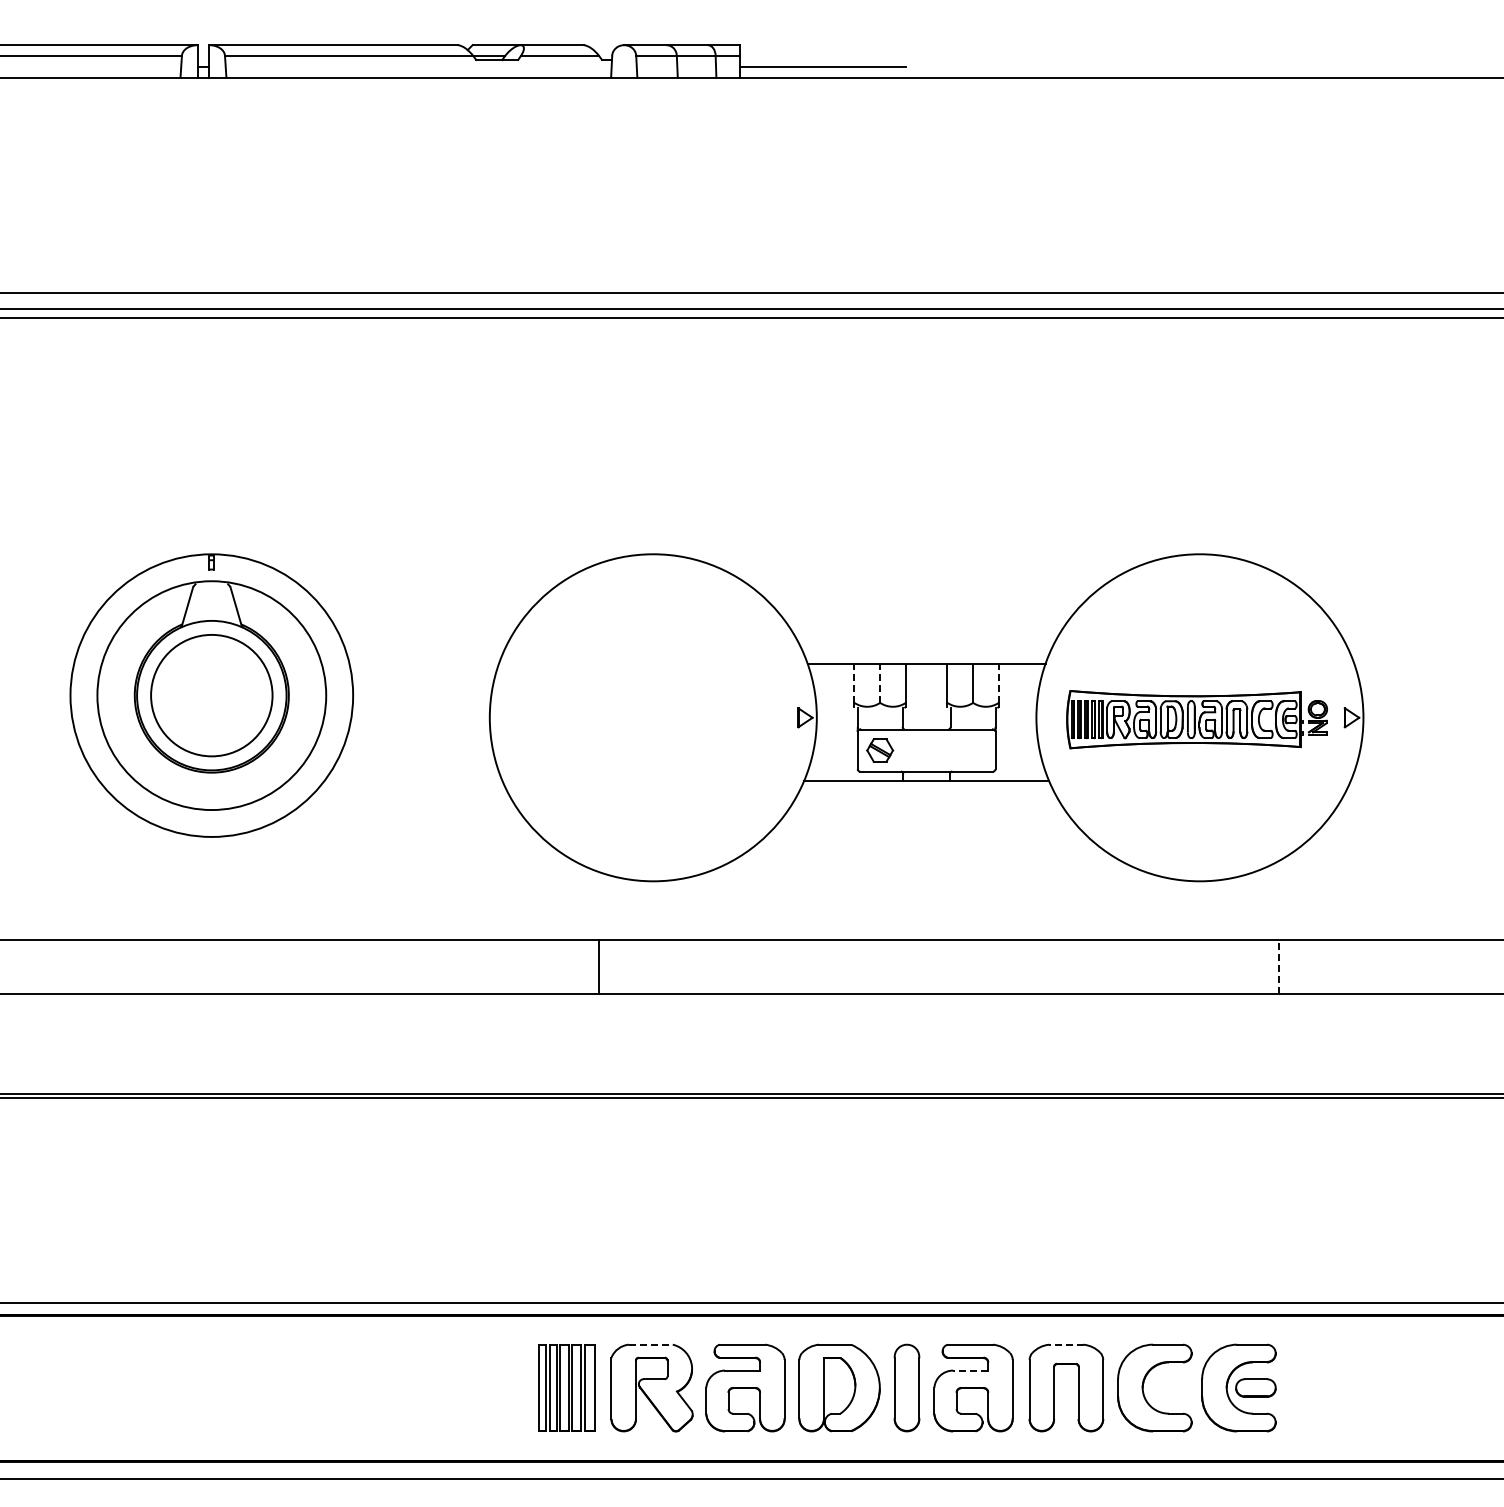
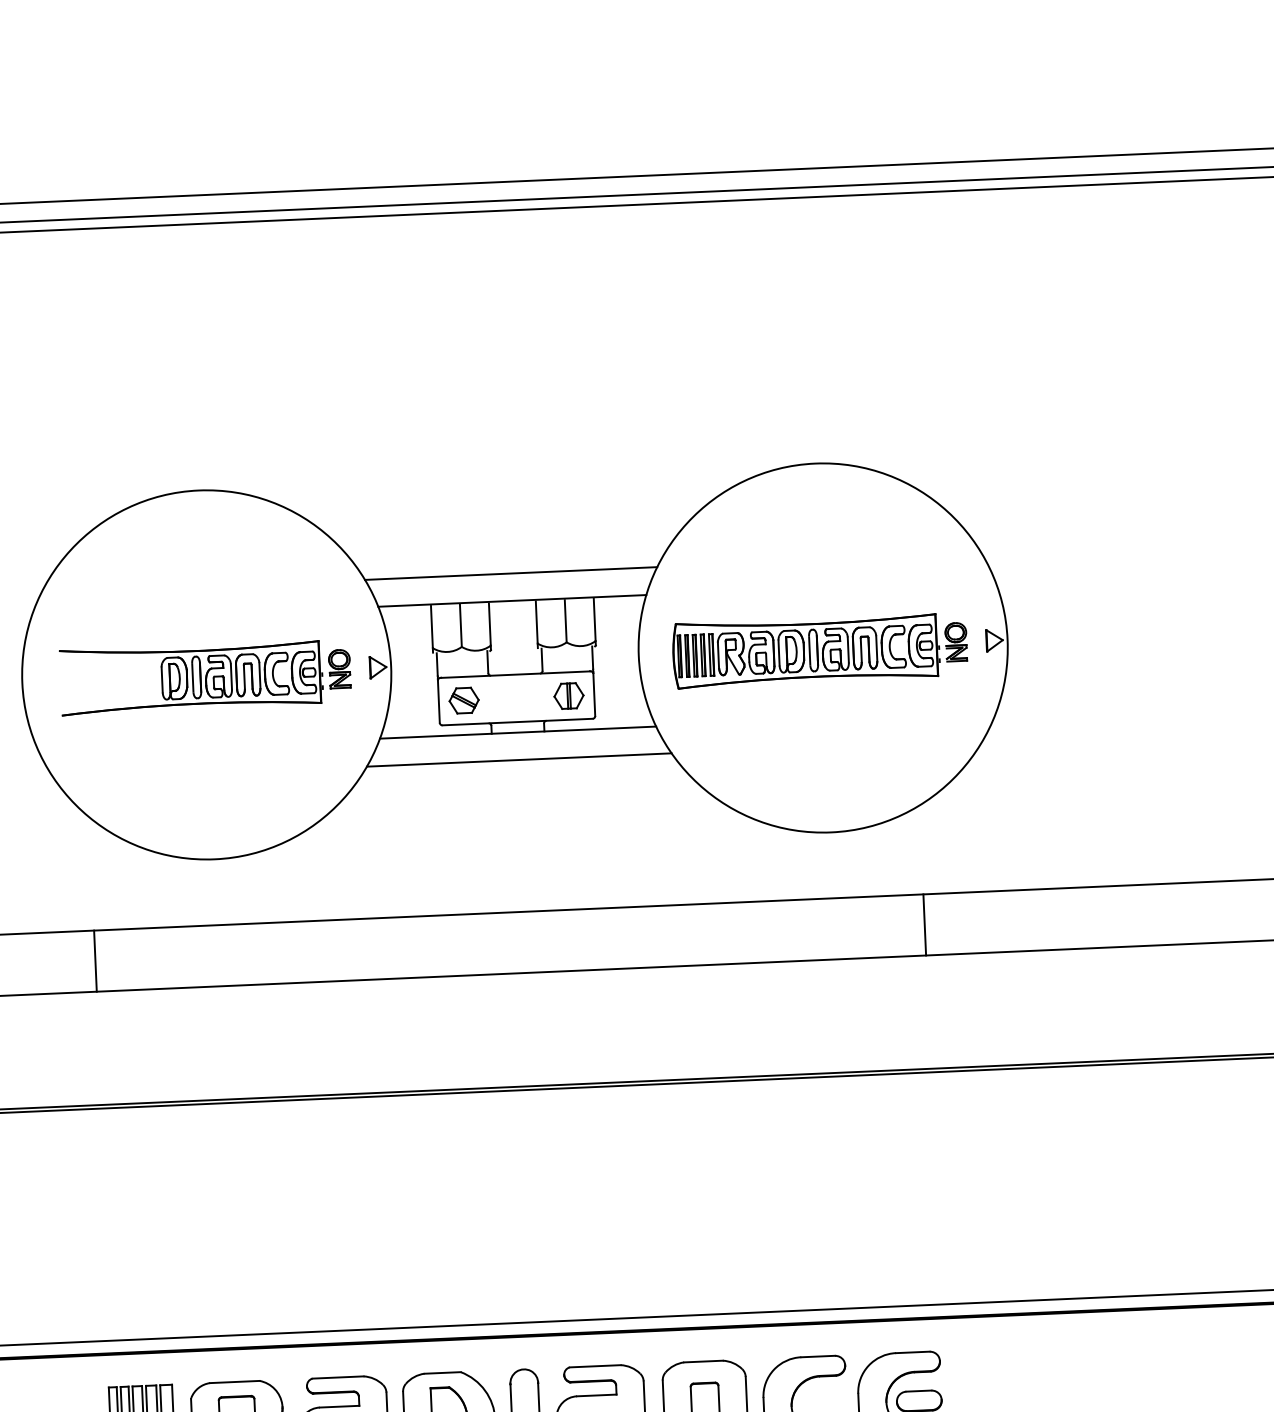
line: (926, 639) -> (510, 573), added
line: (854, 684) -> (431, 627), dashed -> solid
line: (880, 684) -> (461, 626), dashed -> solid
line: (998, 684) -> (594, 620), dashed -> solid
part: (652, 719) -> (205, 676), added
part: (973, 750) -> (569, 696), added
line: (926, 805) -> (519, 760), added
line: (598, 966) -> (95, 960), moved
line: (1279, 966) -> (925, 924), dashed -> solid
line: (650, 1344) -> (234, 1381), dashed -> solid
line: (1065, 1344) -> (702, 1361), dashed -> solid
line: (970, 1370) -> (596, 1395), dashed -> solid

